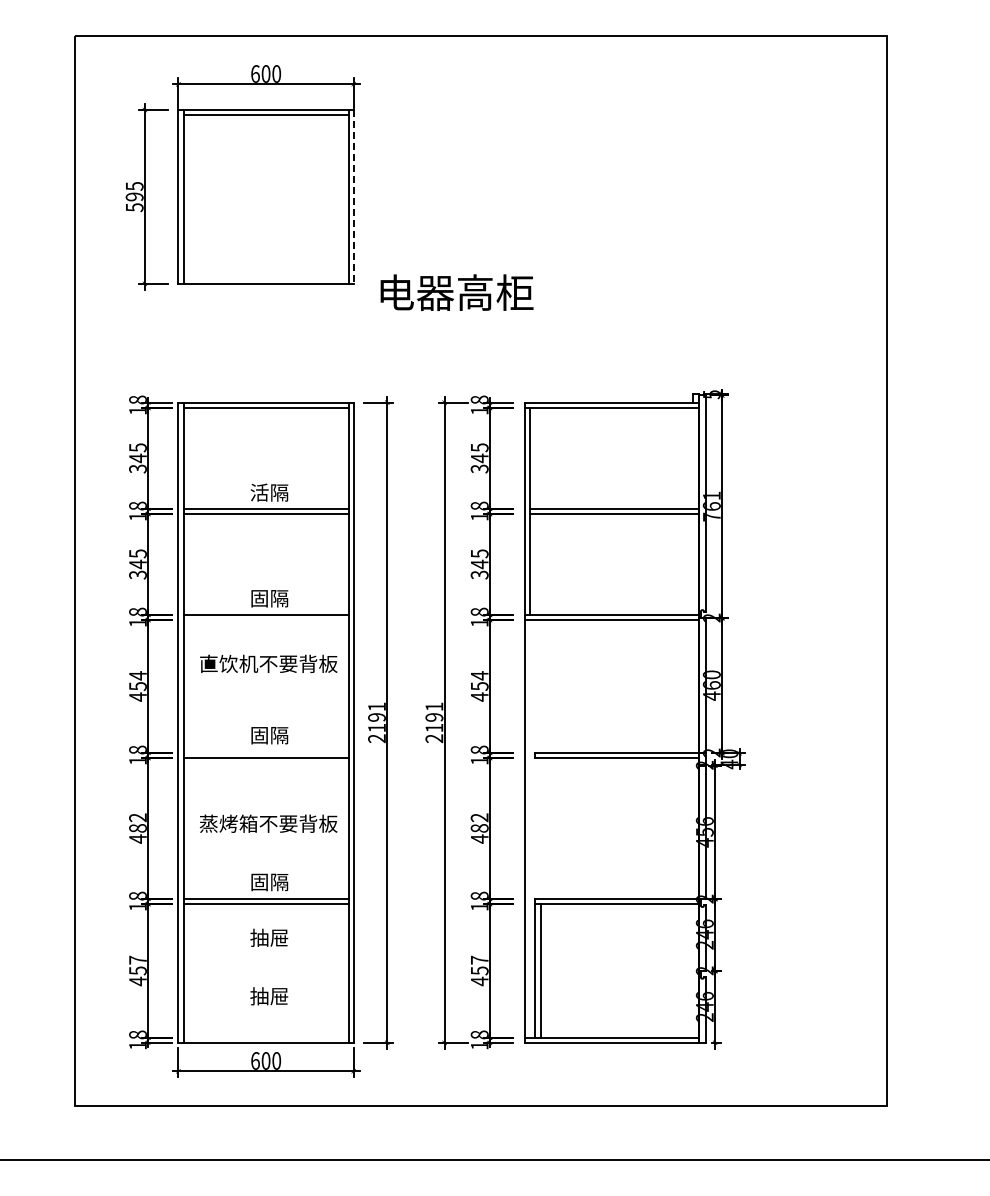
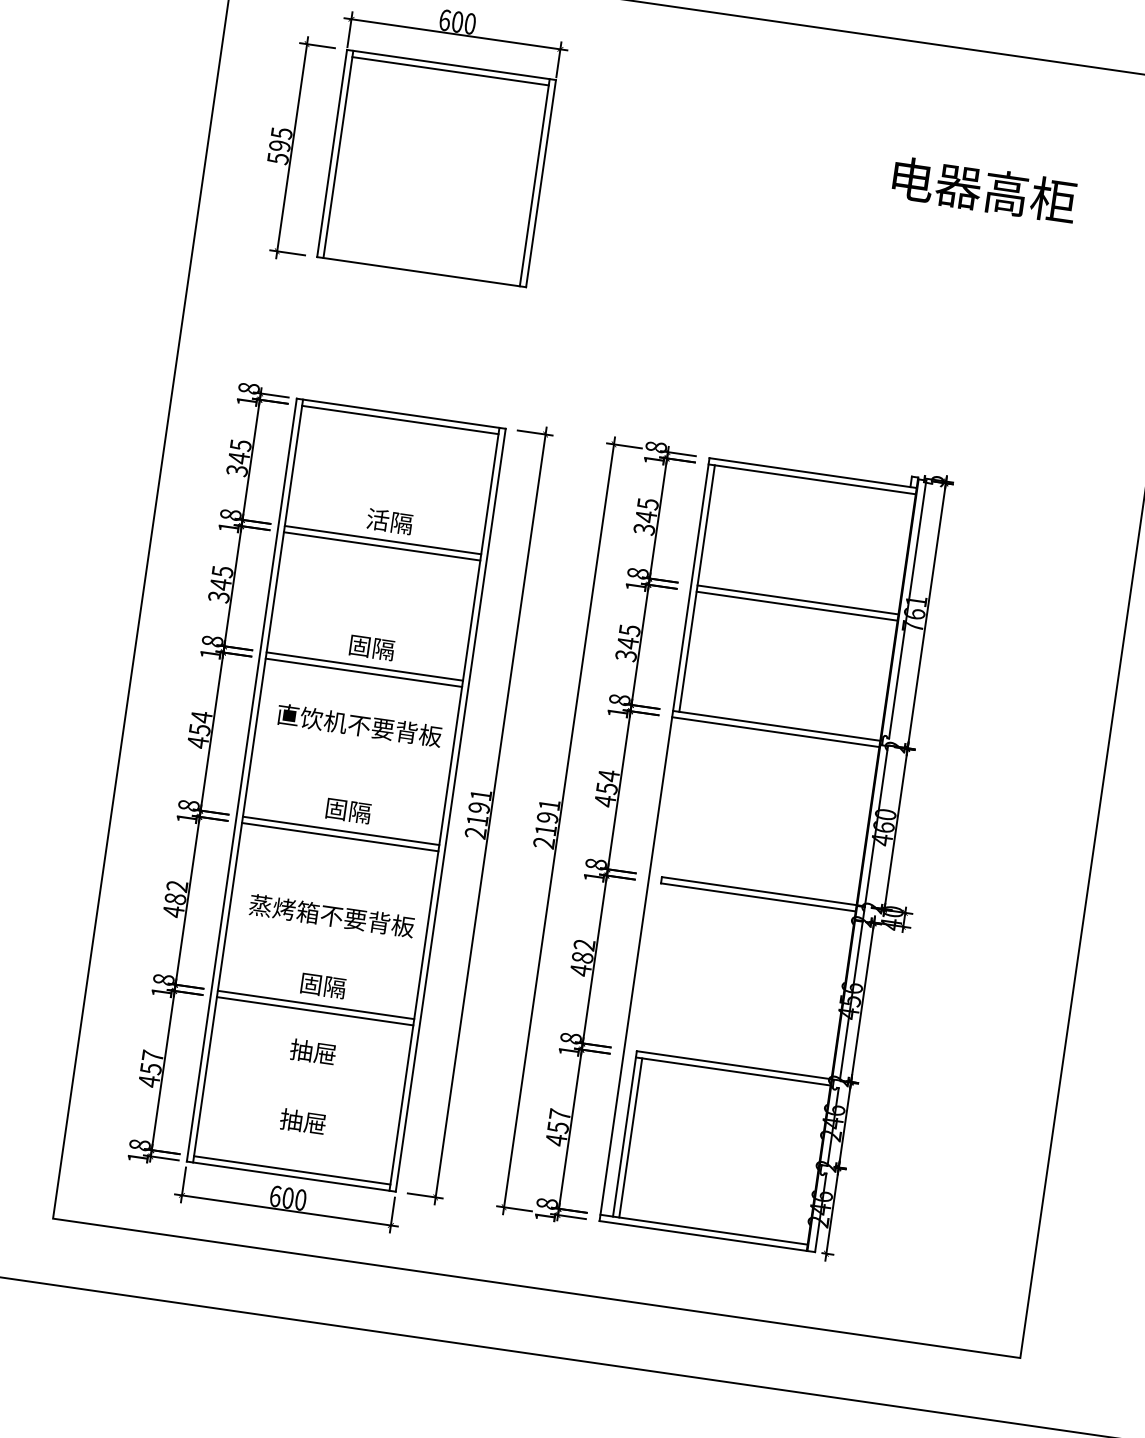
line: (353, 196) -> (540, 183), dashed -> solid
text: (456, 292) -> (983, 189), moved
line: (265, 620) -> (363, 673), added
line: (265, 752) -> (340, 830), added
line: (265, 1037) -> (291, 1170), added

